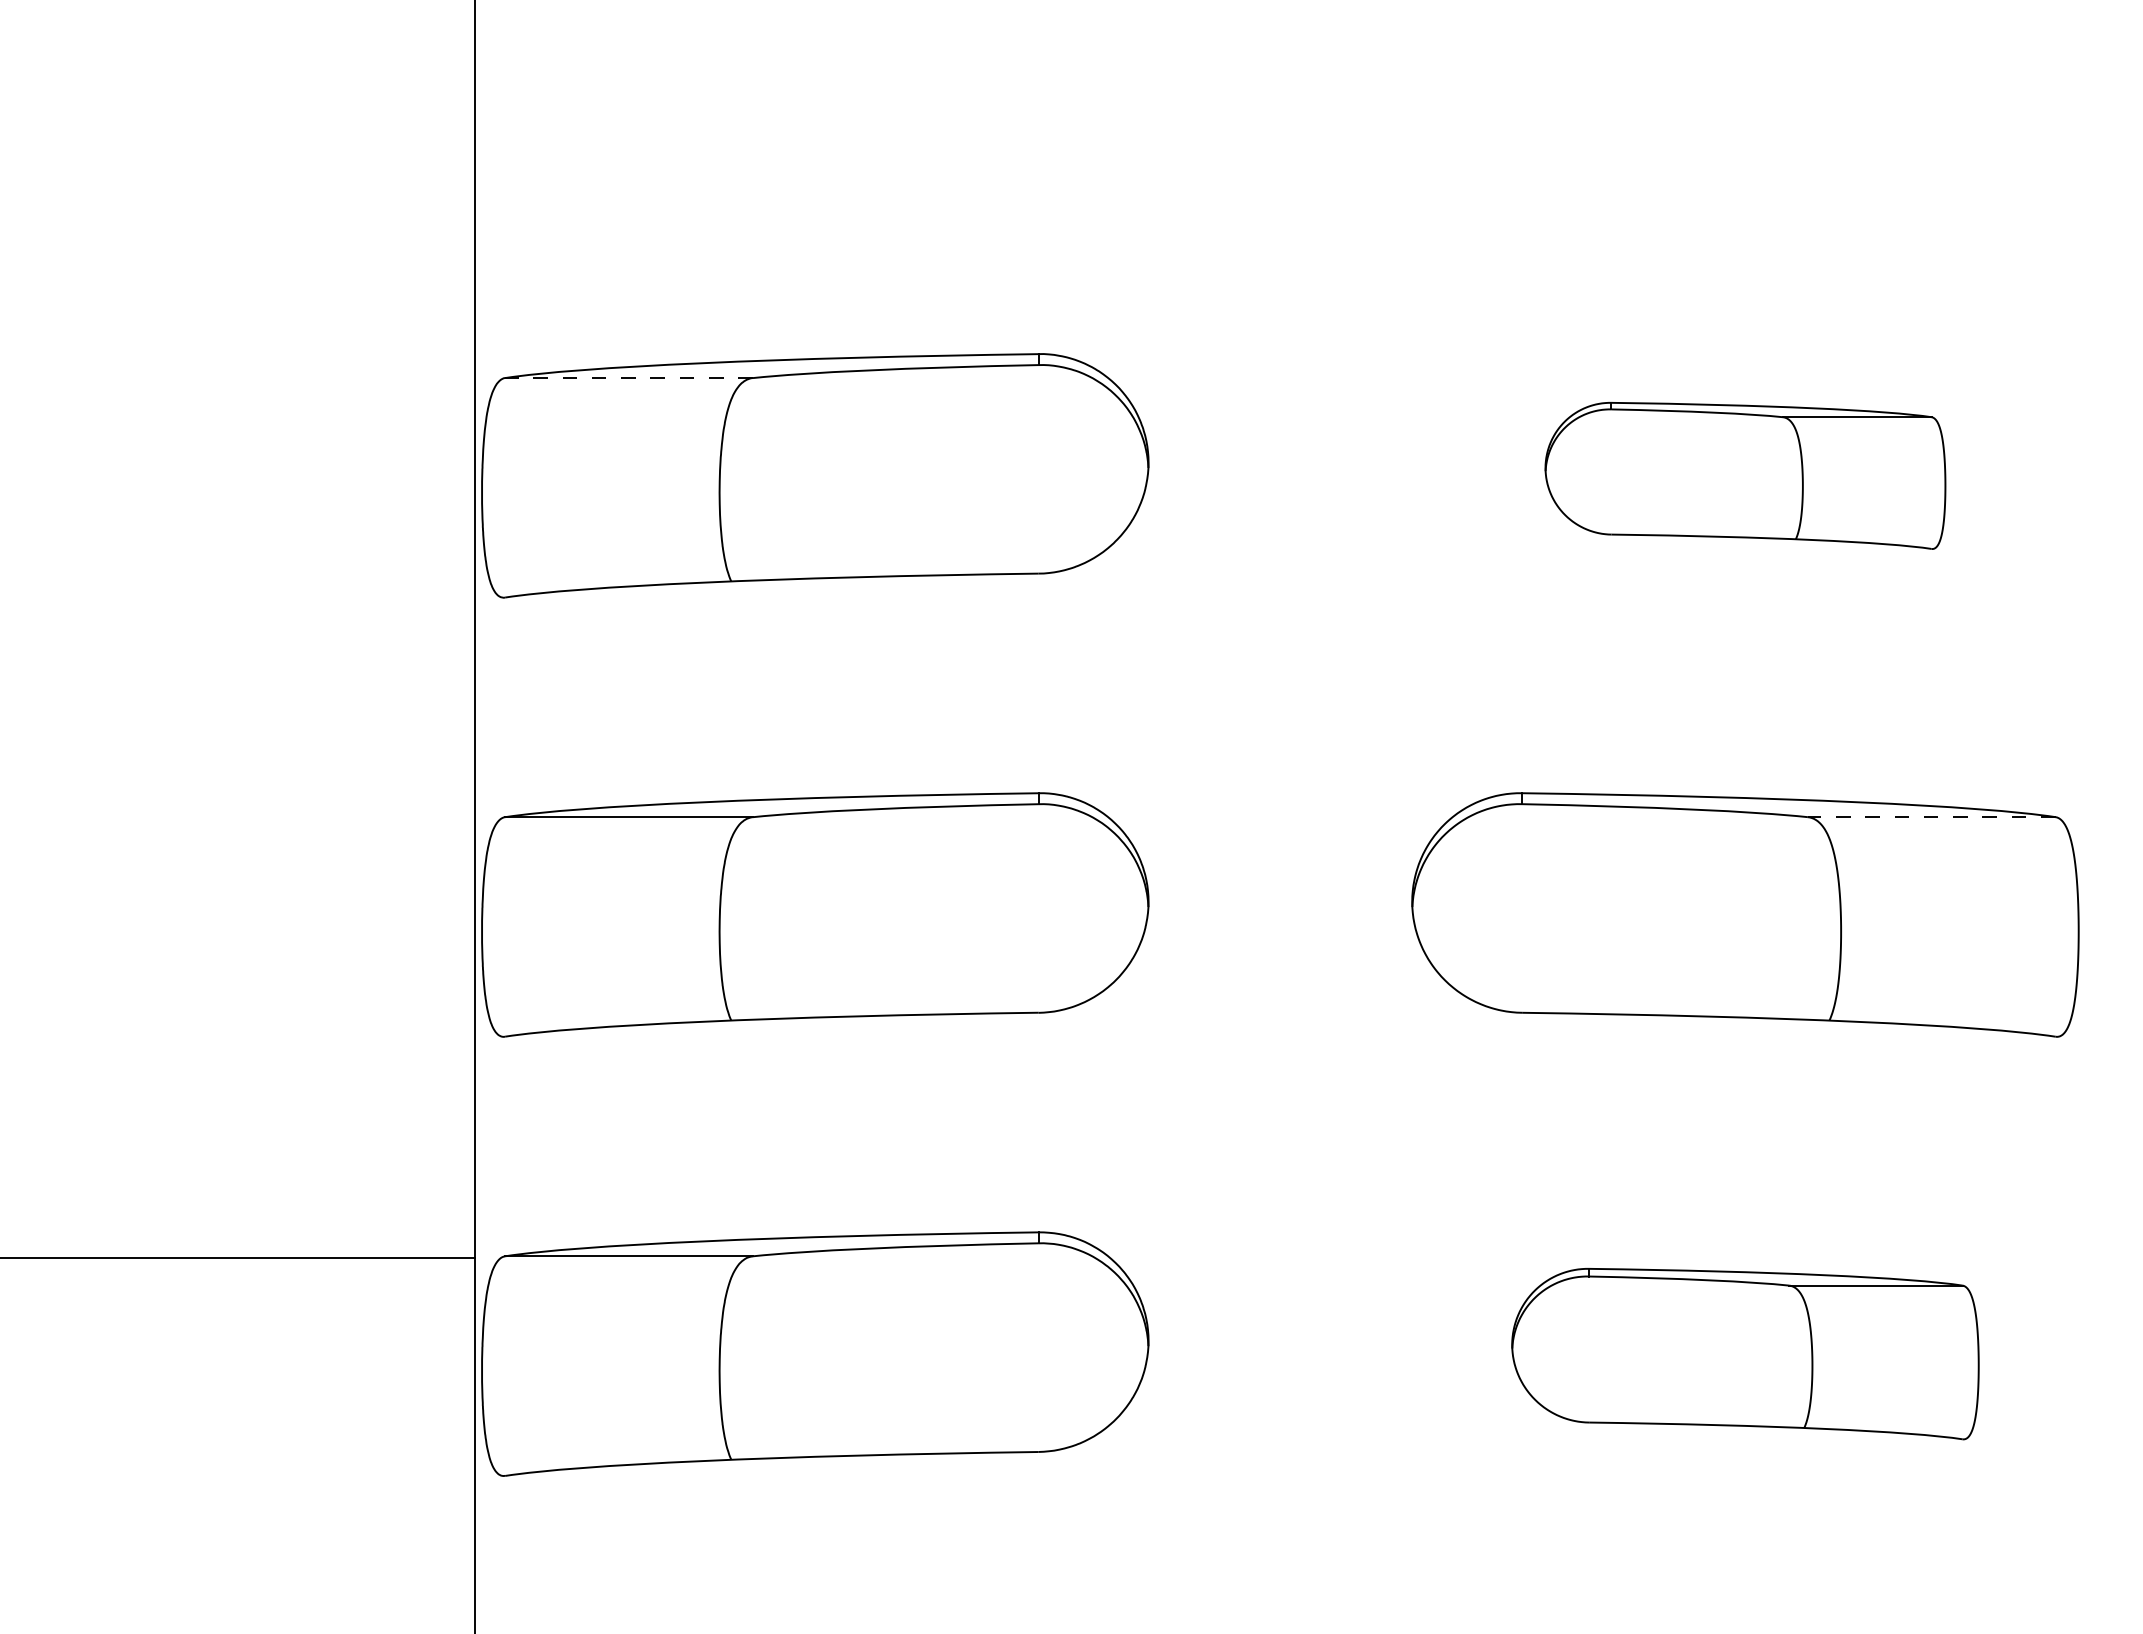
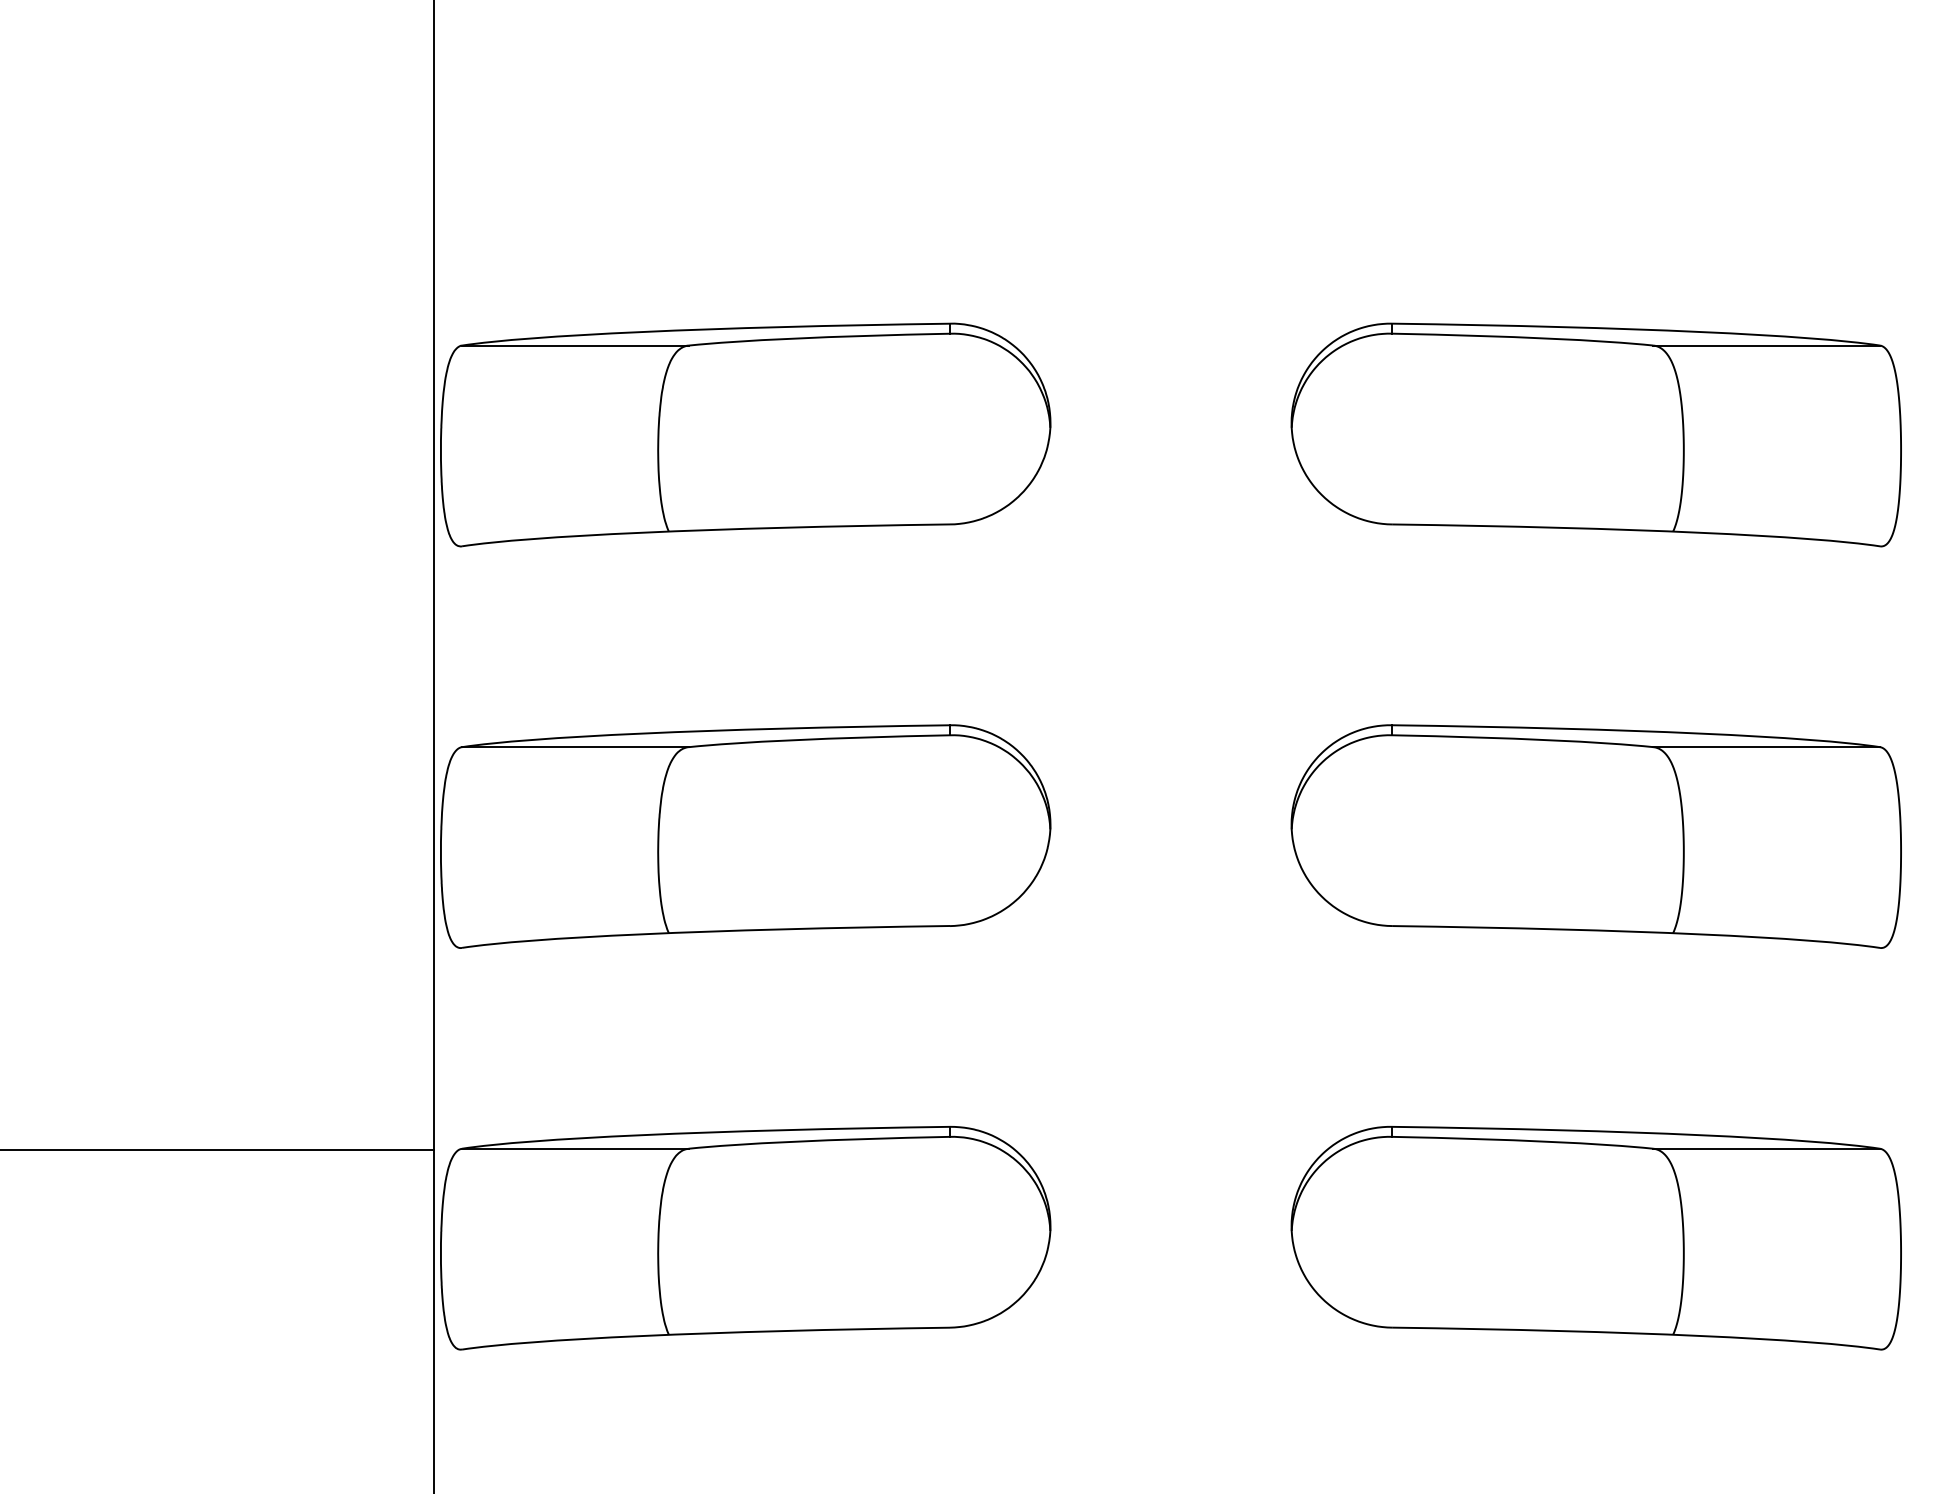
line: (629, 378) -> (575, 345), dashed -> solid
part: (1745, 475) -> (1596, 434), size x1.67
line: (1931, 817) -> (1766, 747), dashed -> solid
part: (1745, 1353) -> (1596, 1237), size x1.43

